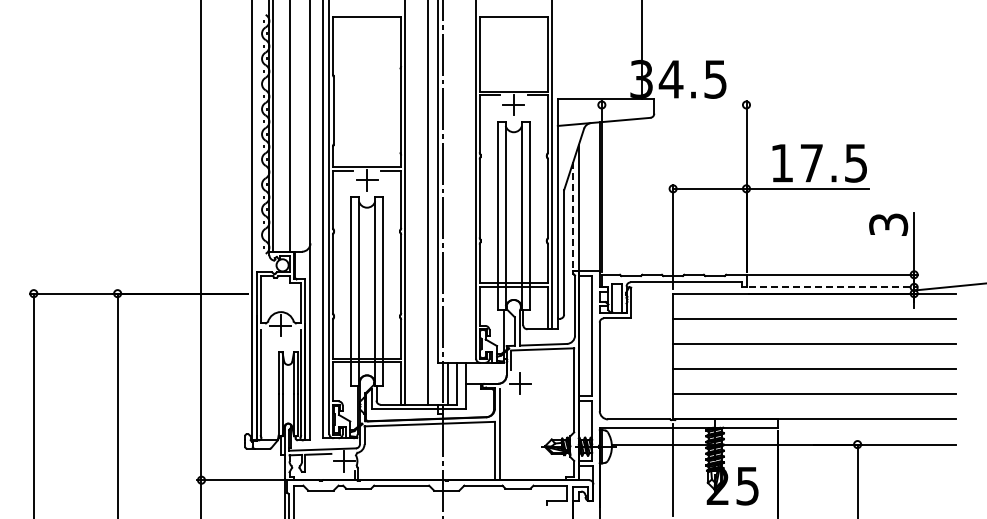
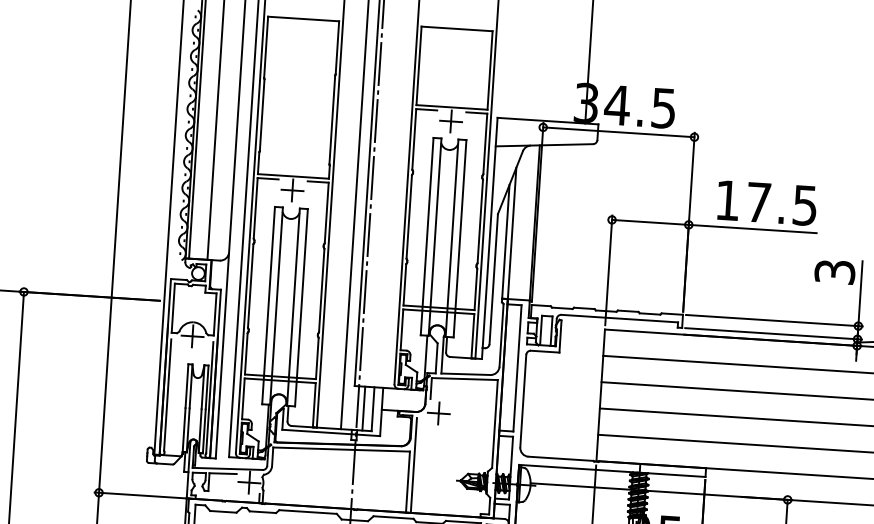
line: (673, 105) -> (618, 132), added
line: (573, 216) -> (505, 242), dashed -> solid
line: (834, 287) -> (774, 334), dashed -> solid

